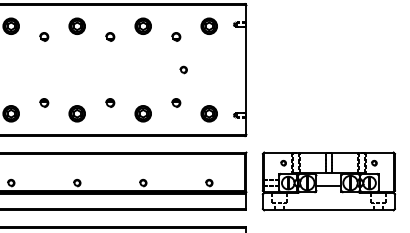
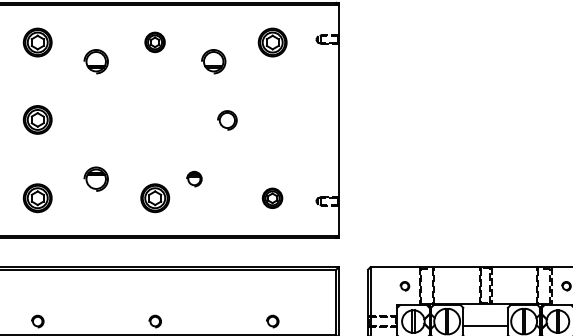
part: (142, 25) -> (153, 41), size x0.7
part: (110, 36) -> (96, 60), size x1.6
part: (176, 36) -> (214, 60), size x1.6
part: (76, 69) -> (36, 119), added
part: (183, 69) -> (226, 119), size x1.6
part: (110, 102) -> (96, 178), size x1.6
part: (176, 102) -> (194, 178), moved
part: (208, 113) -> (271, 197), size x0.7

